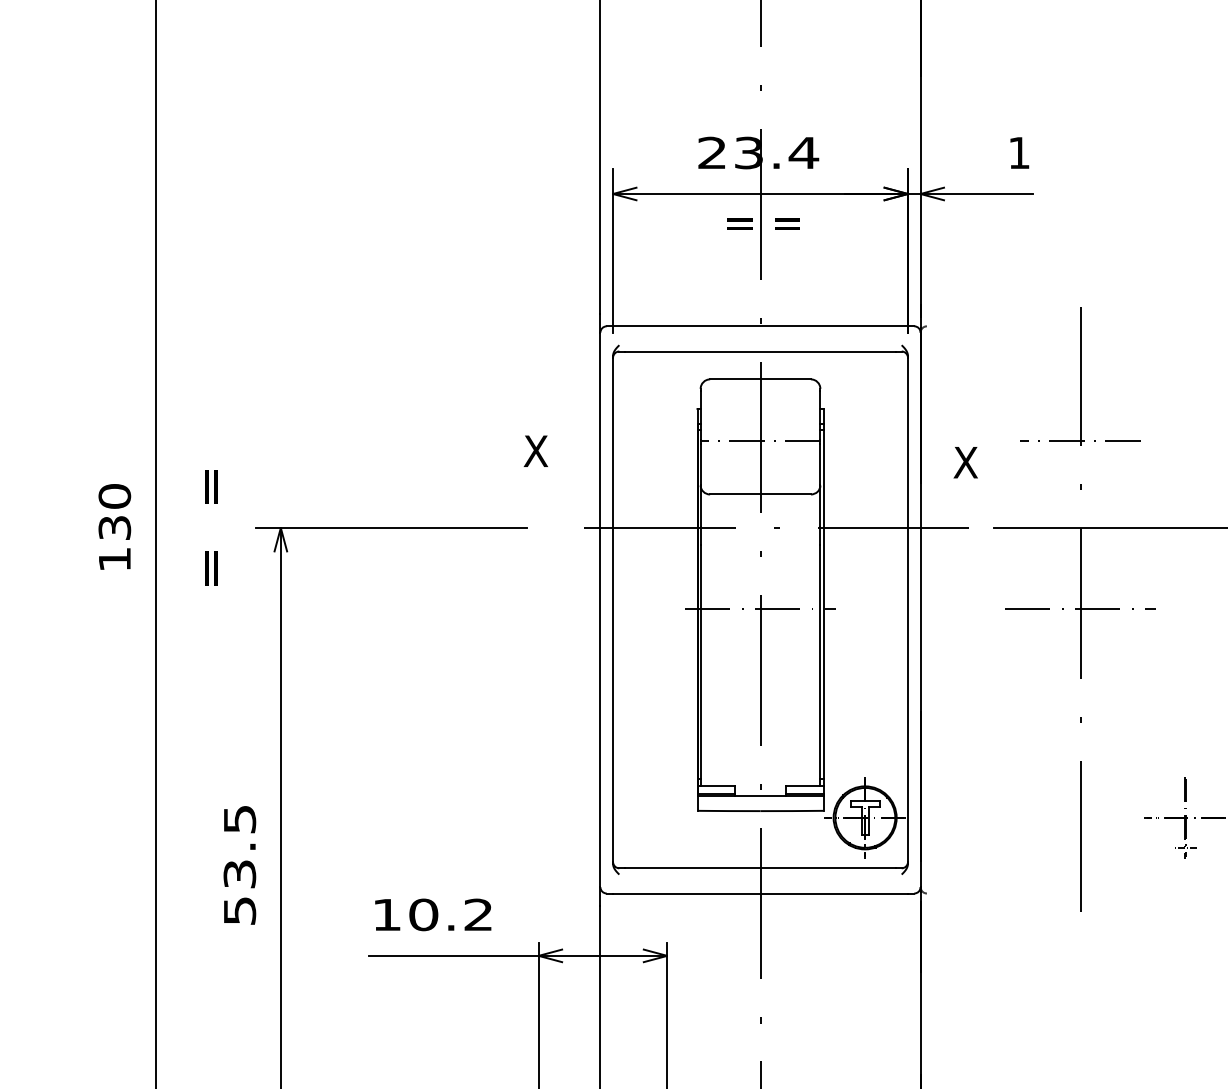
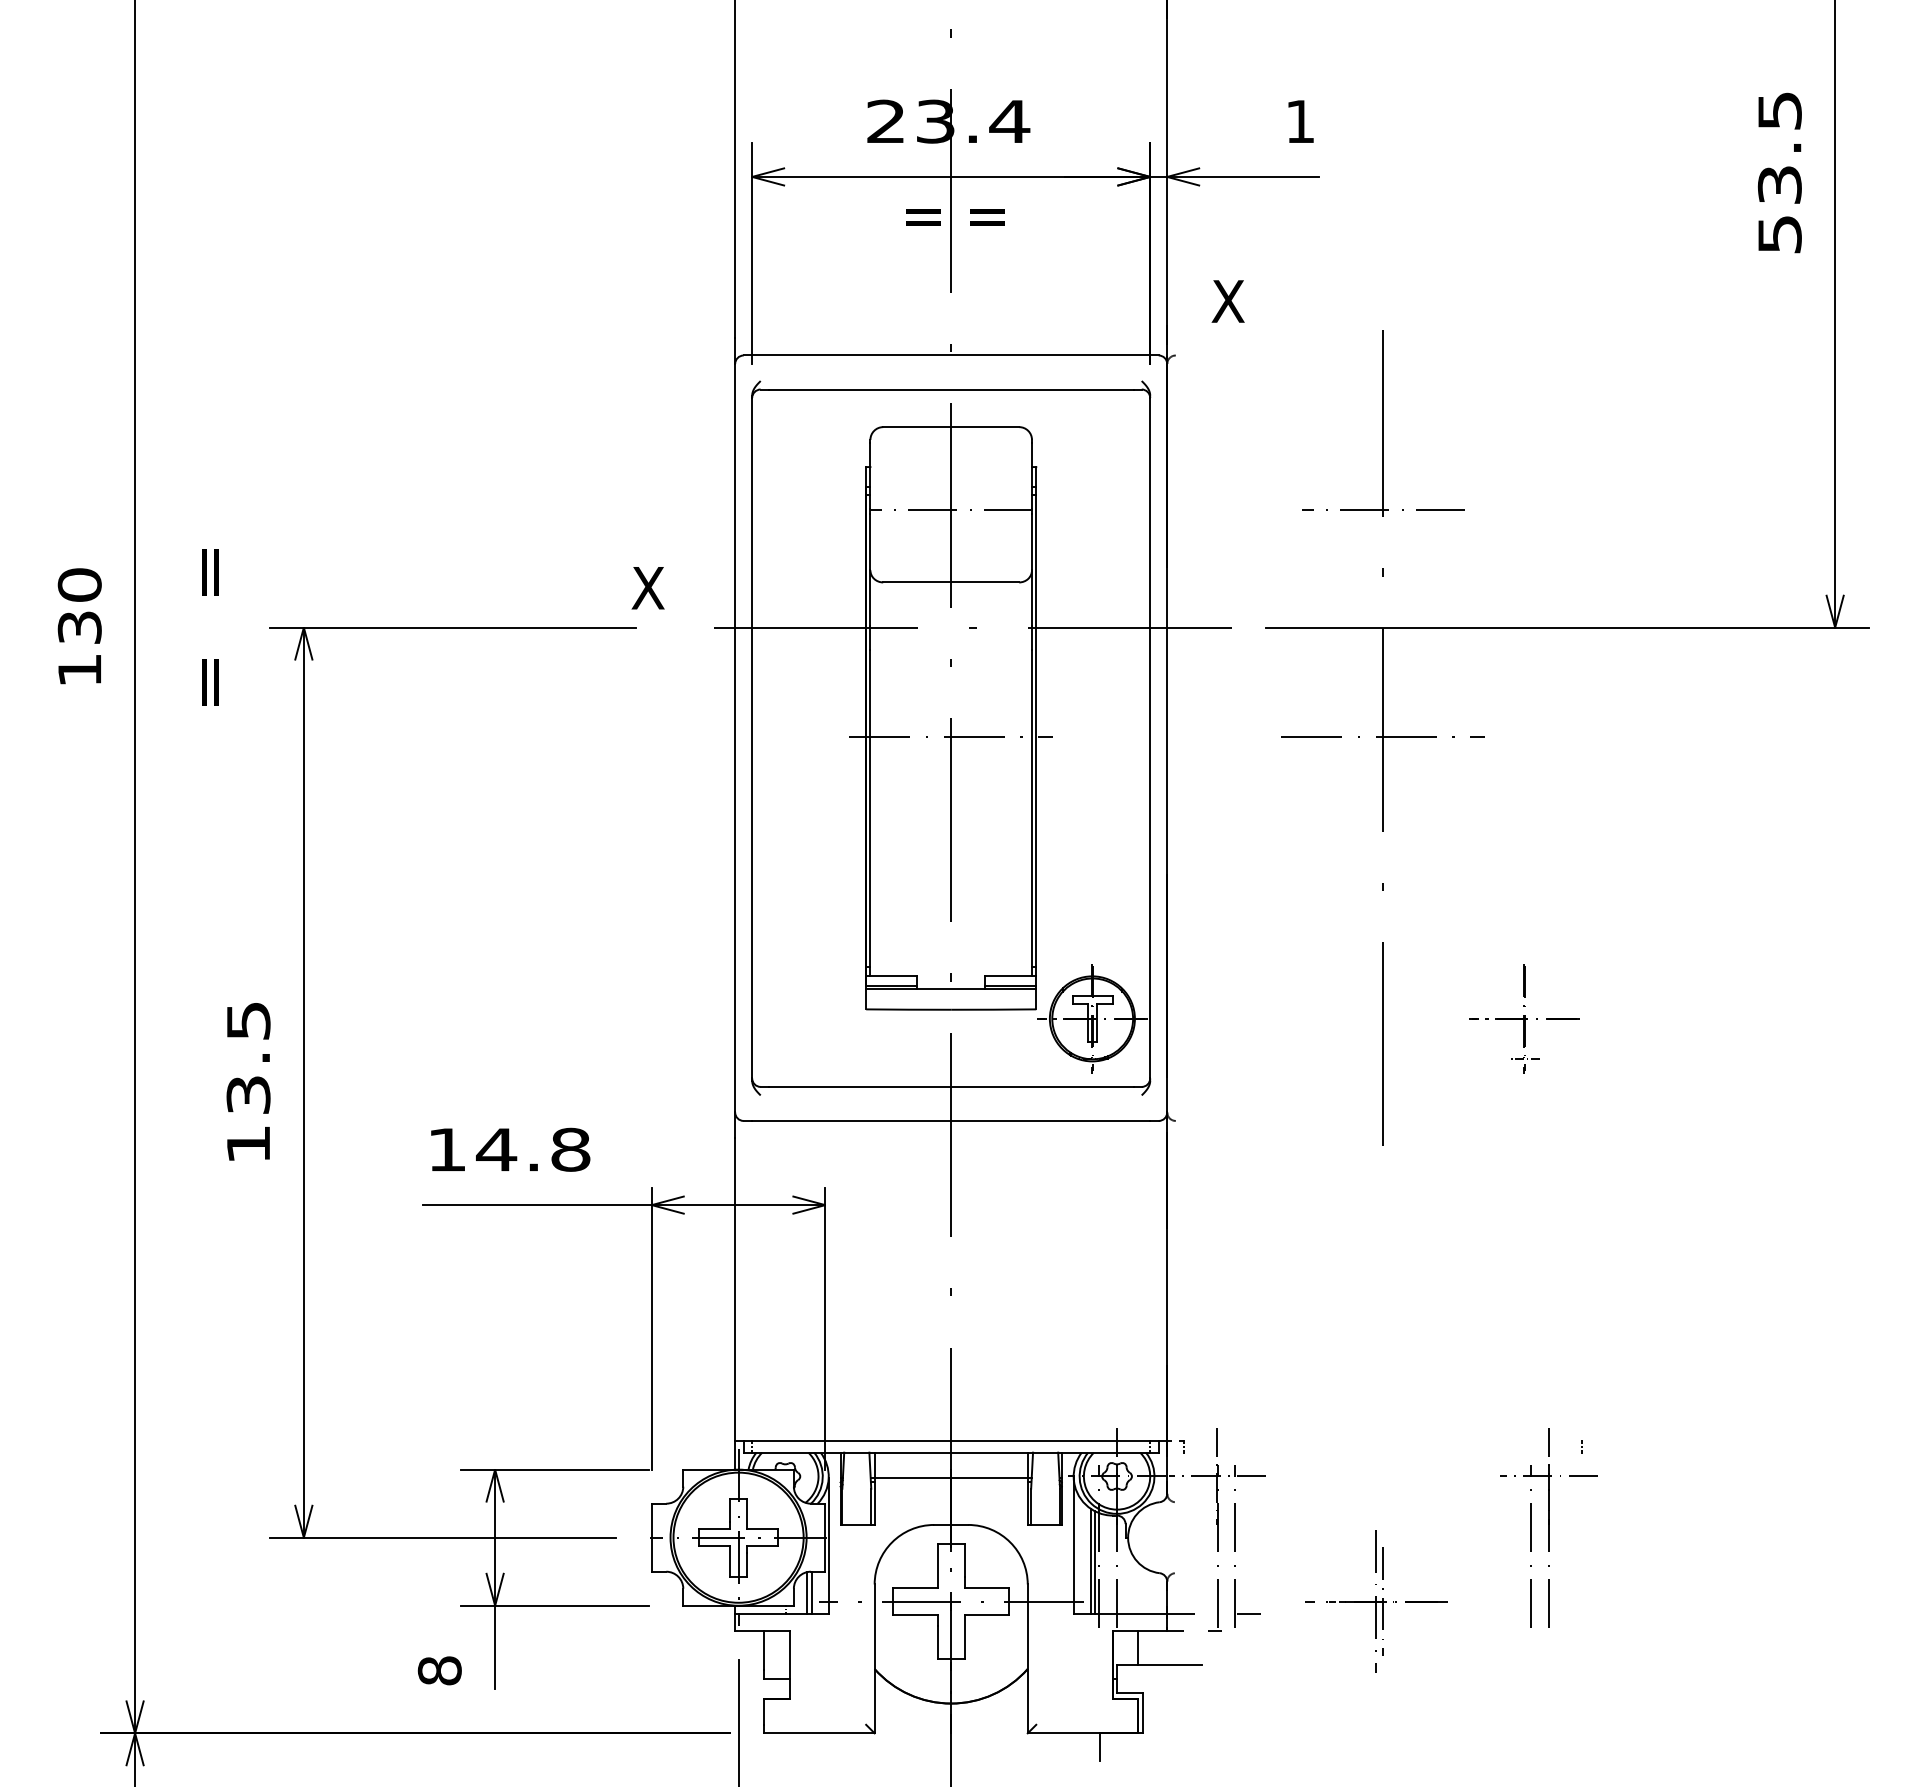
text: (535, 451) -> (647, 588), moved
text: (965, 462) -> (1227, 301), moved
text: (239, 910) -> (248, 1144), 53.5 -> 13.5
text: (451, 914) -> (533, 1149), 10.2 -> 14.8

